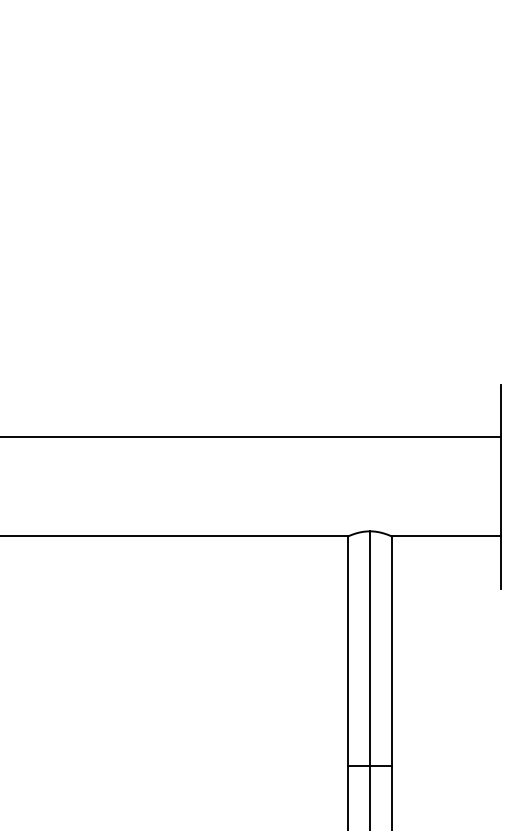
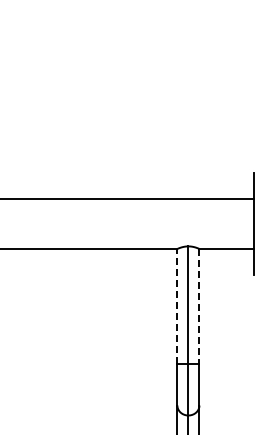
line: (348, 650) -> (177, 306), solid -> dashed
line: (391, 650) -> (199, 306), solid -> dashed

